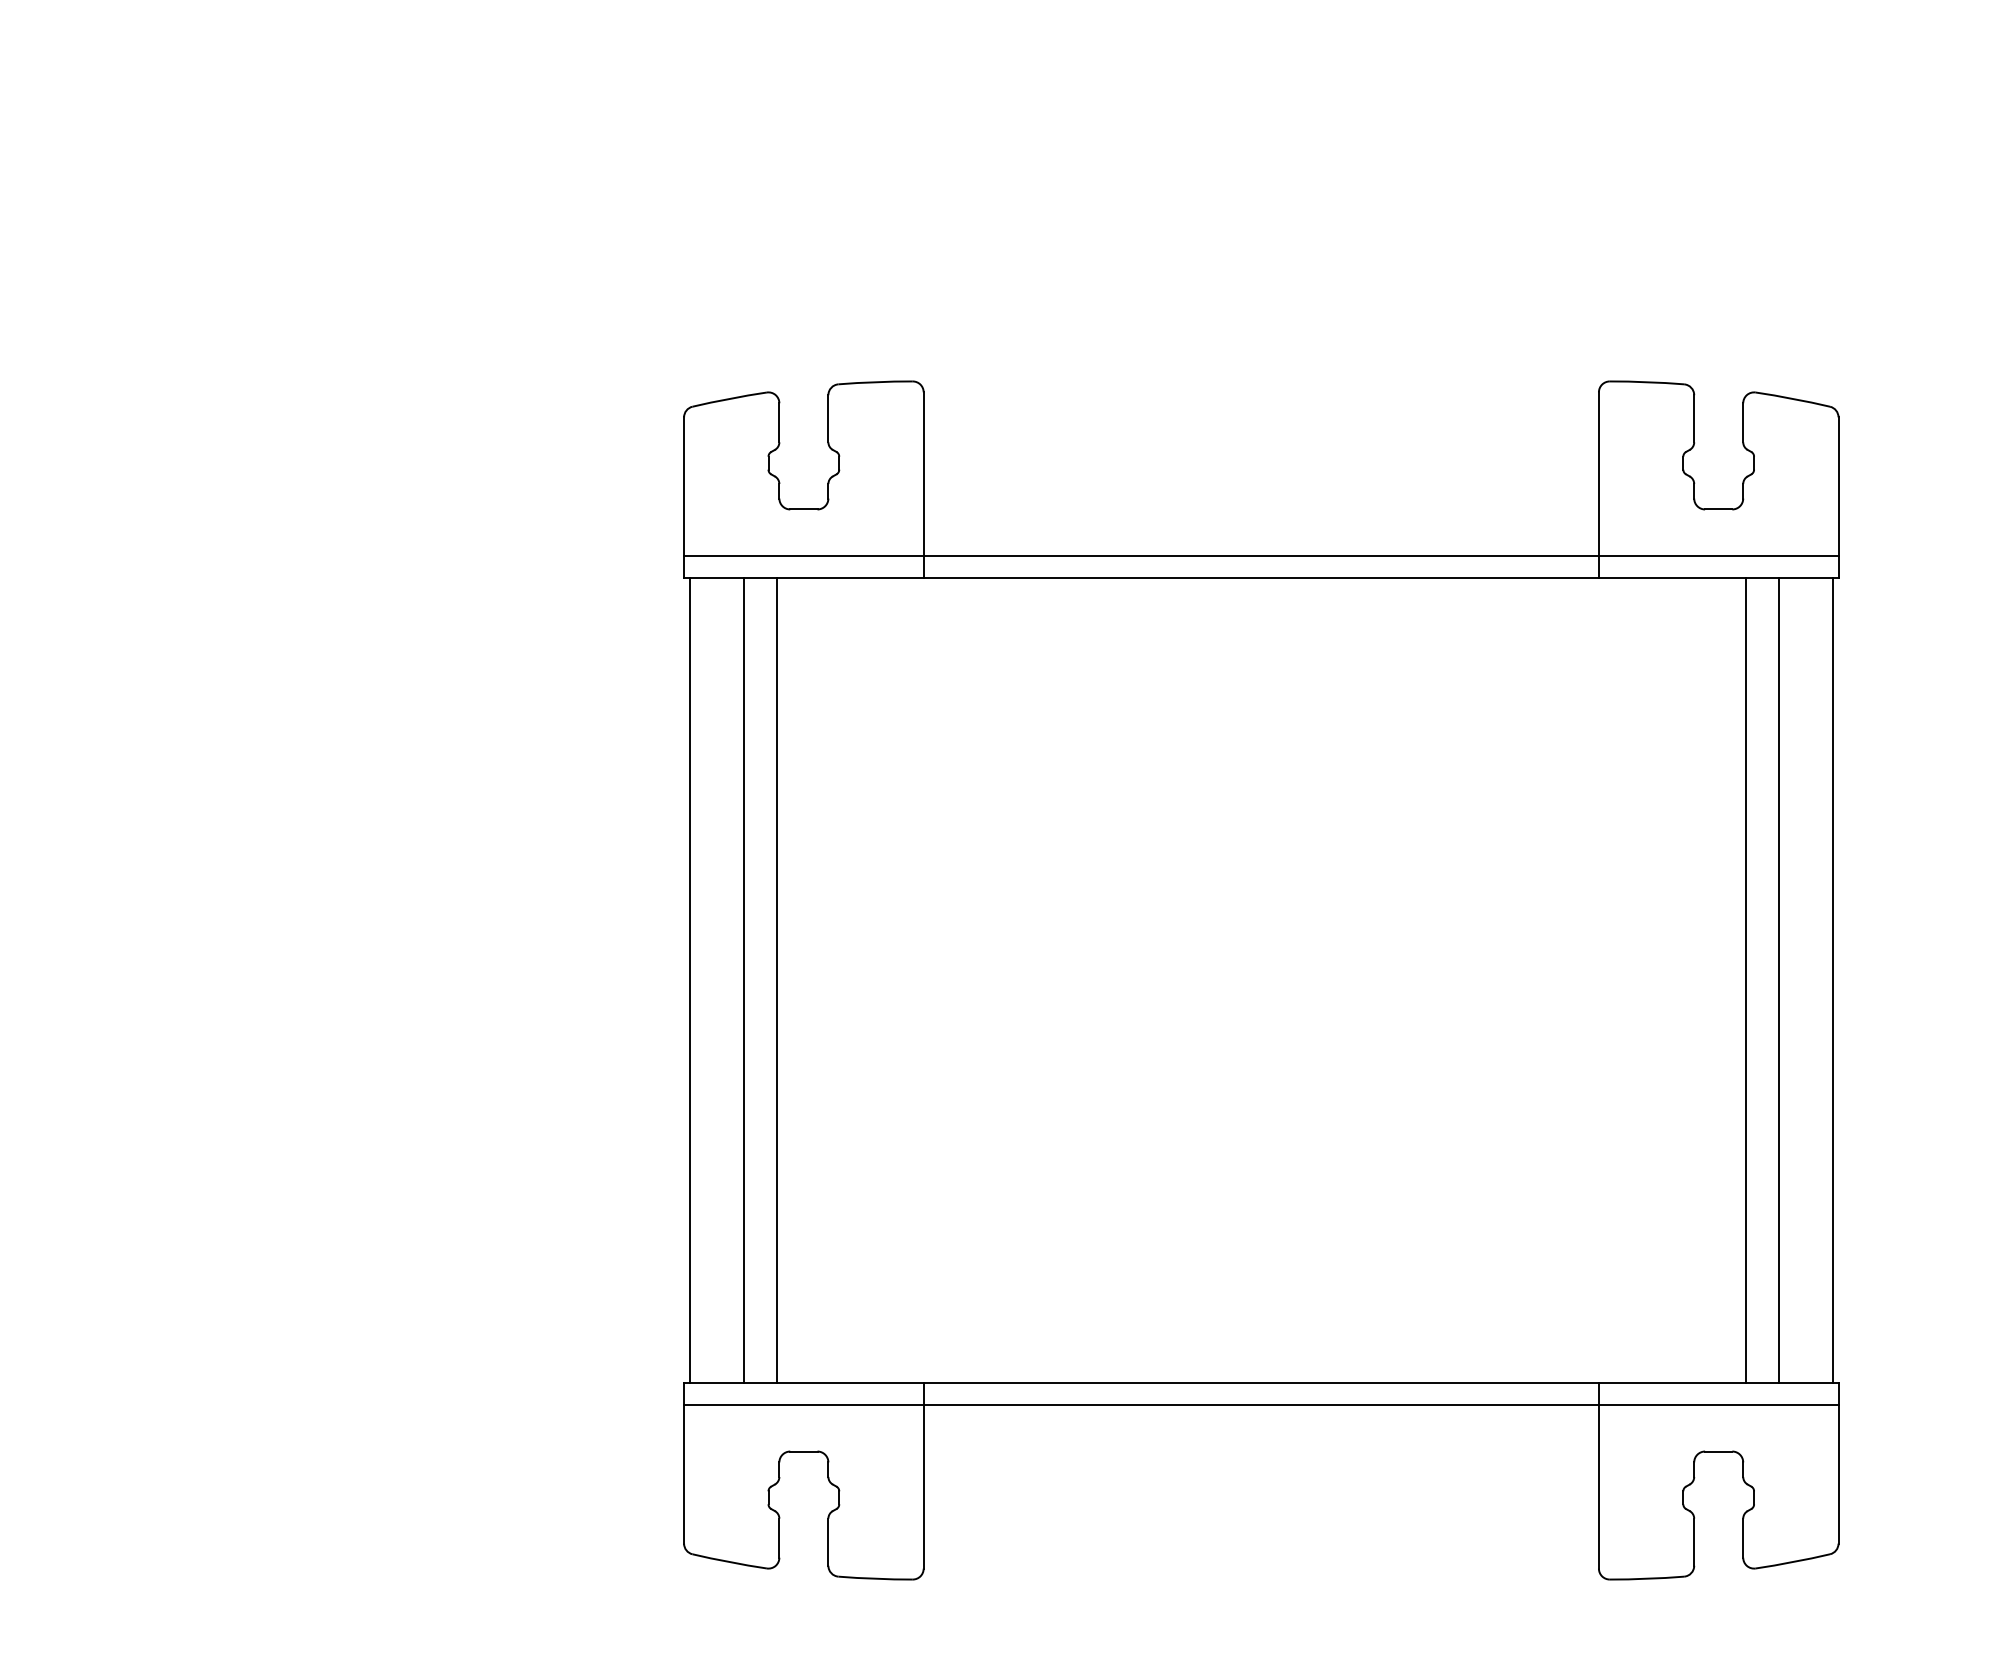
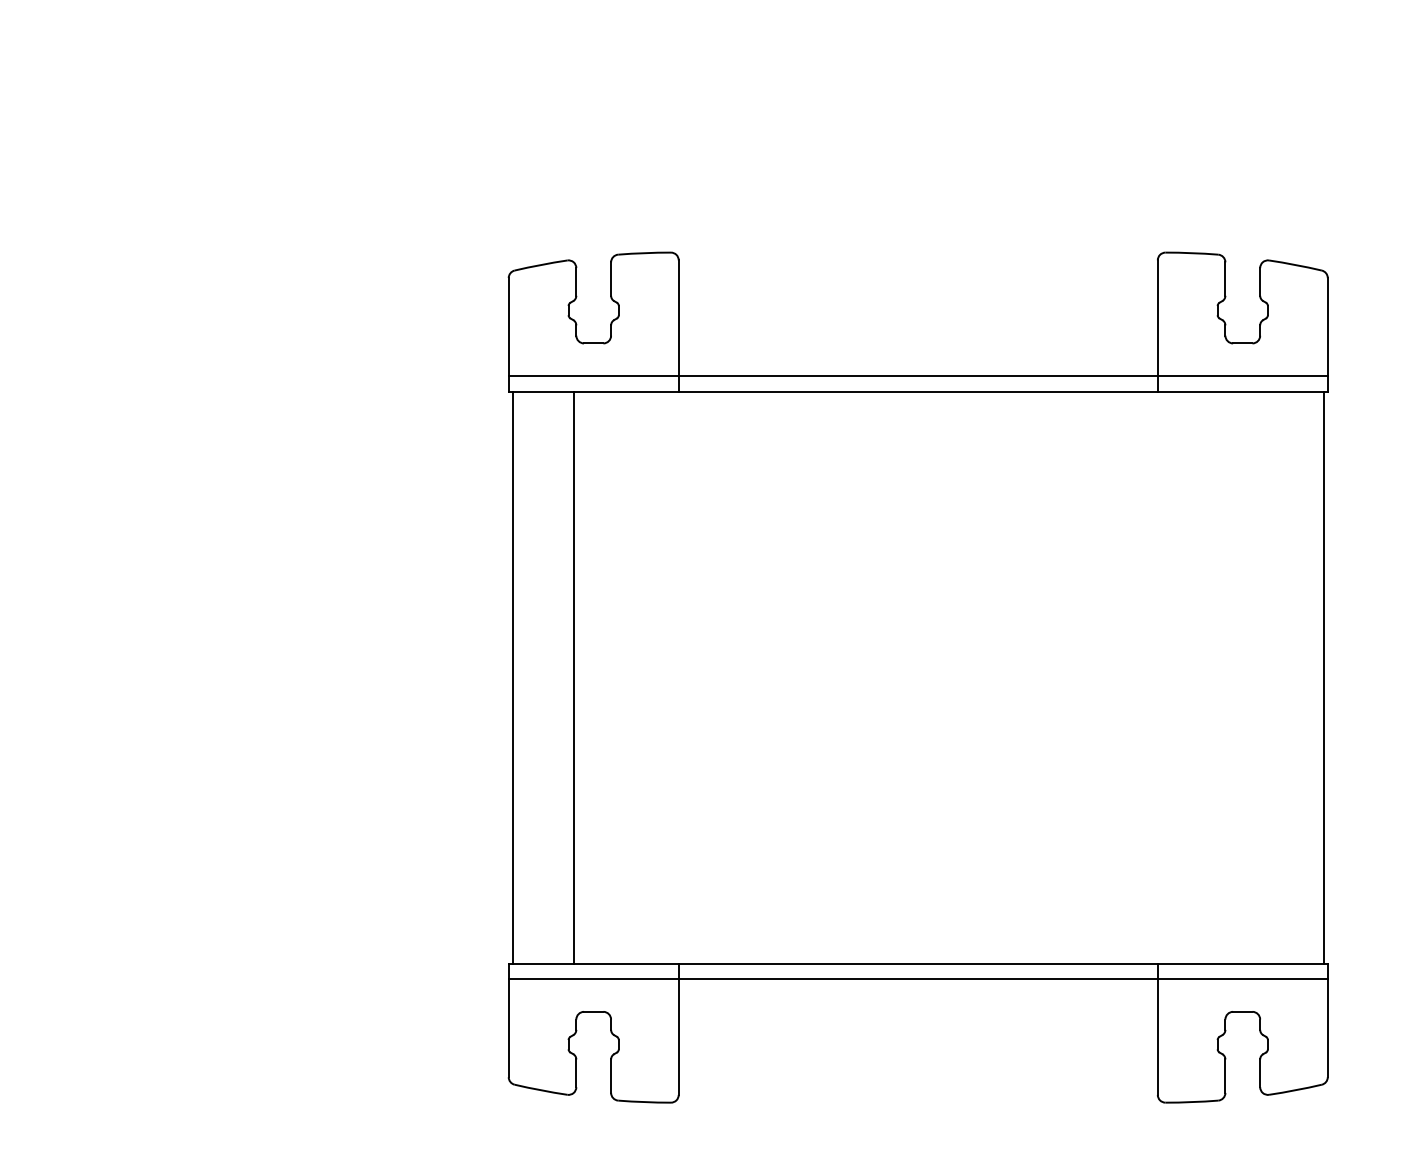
line: (743, 980) -> (550, 677), removed
line: (1745, 980) -> (1261, 677), removed
line: (1778, 980) -> (1285, 677), removed

